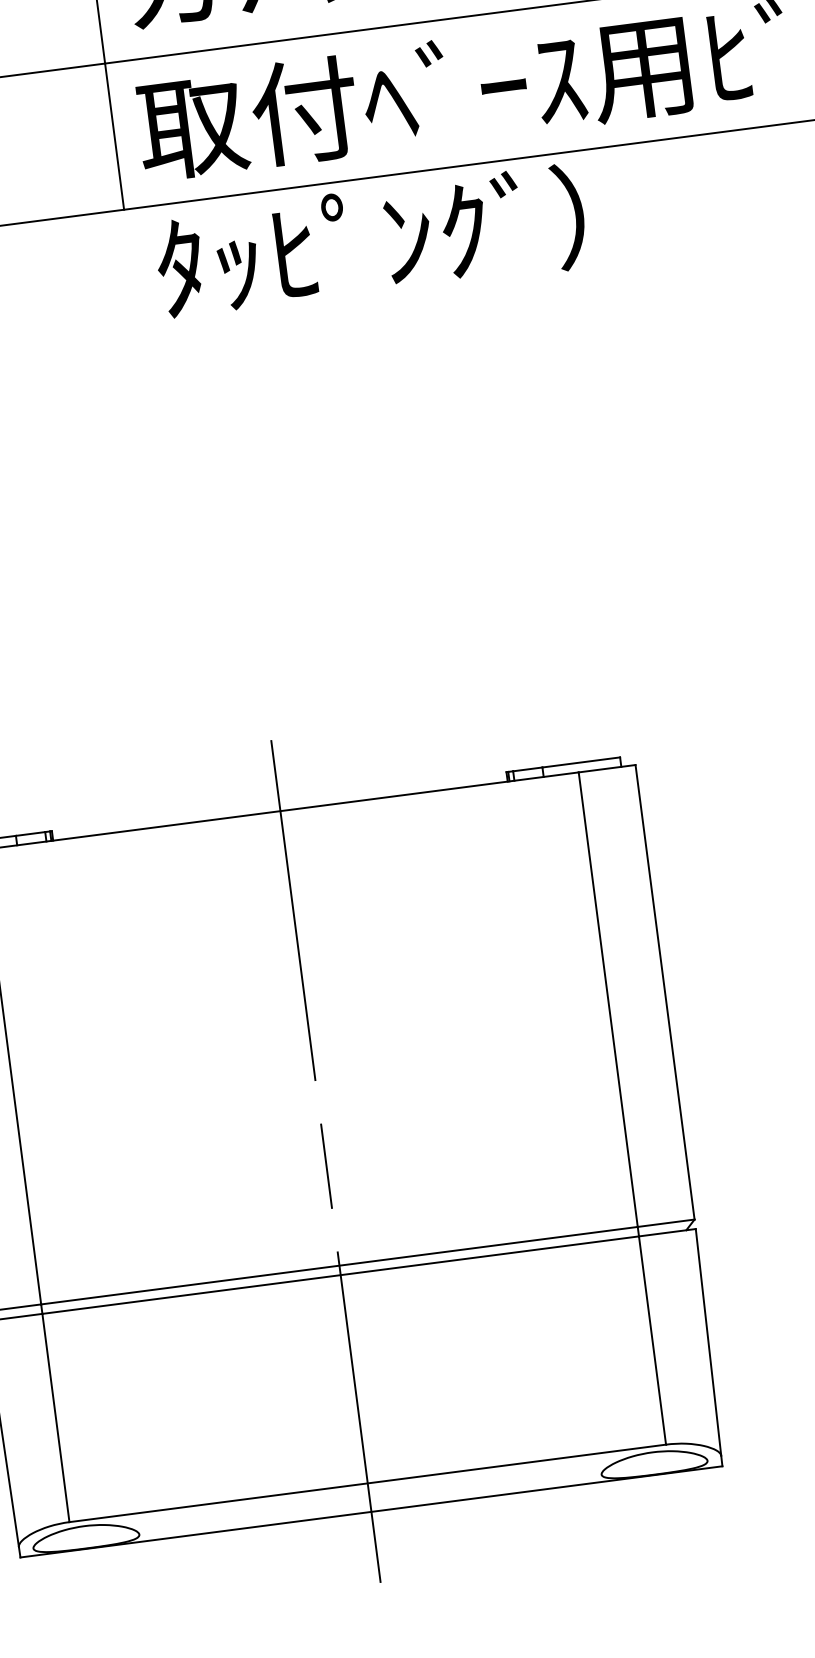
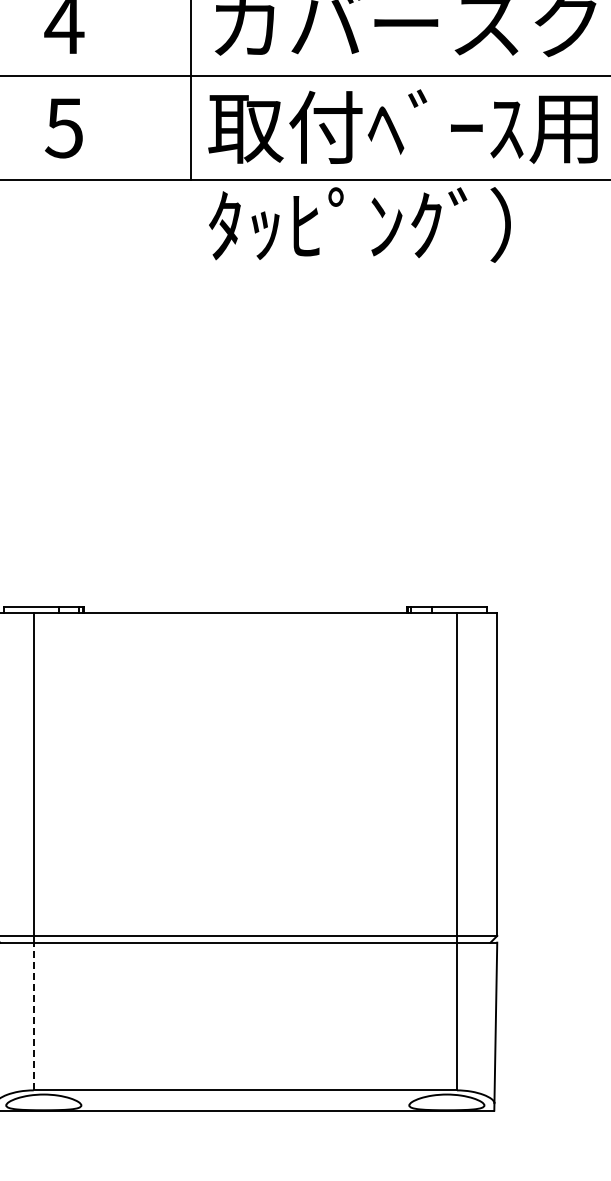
line: (326, 1160) -> (245, 861), removed
line: (55, 1418) -> (33, 1016), solid -> dashed

